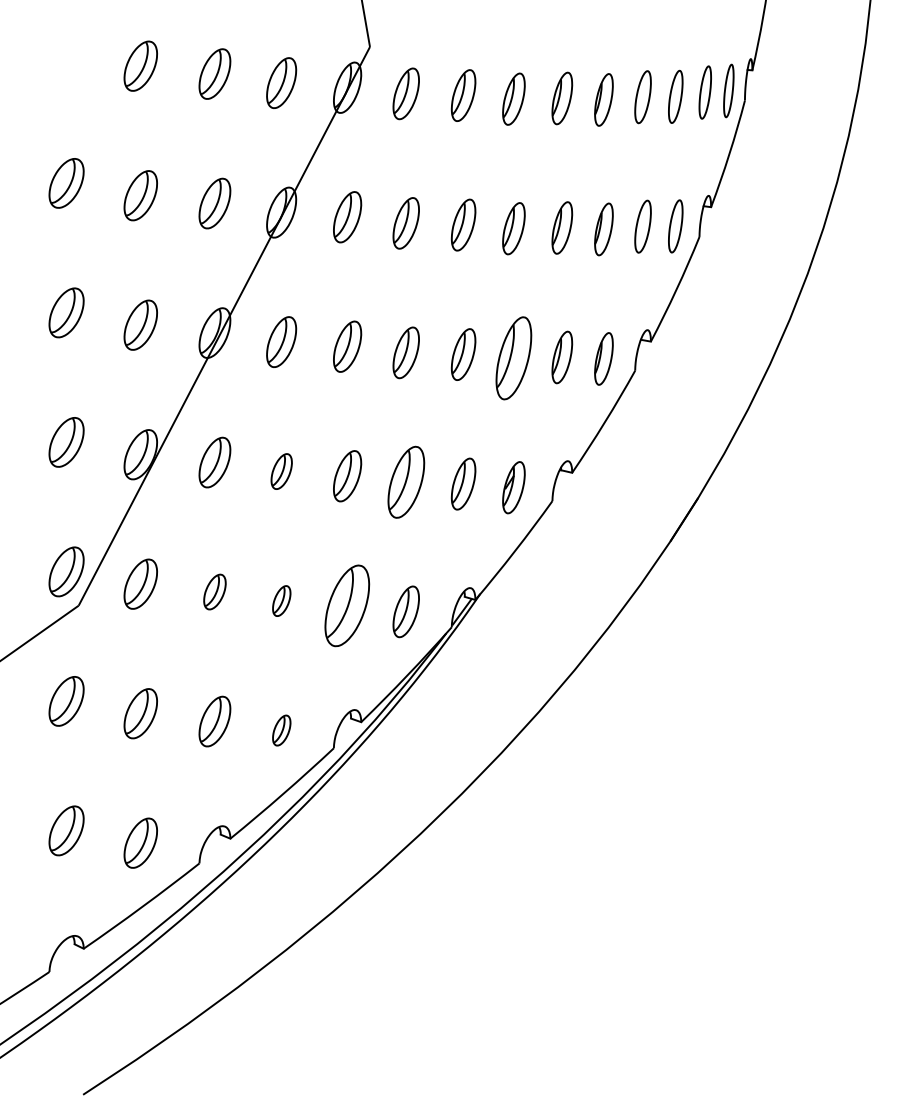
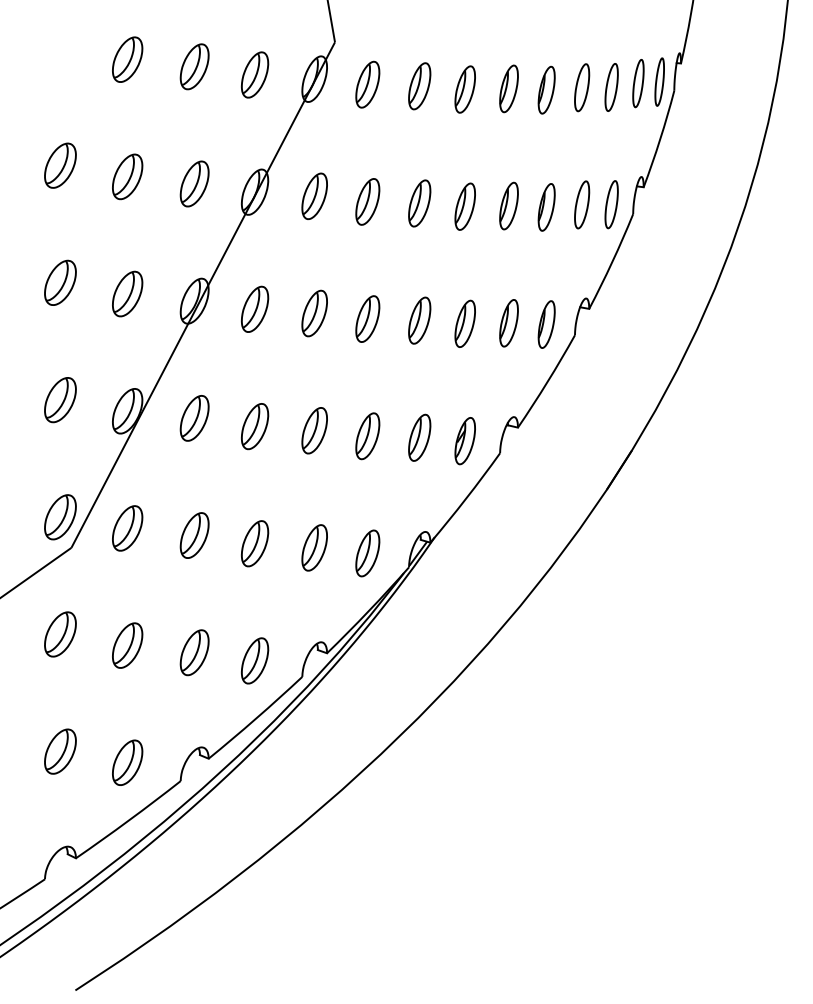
part: (513, 357) -> (464, 323), size x0.62
part: (281, 471) -> (254, 426), size x1.43
part: (405, 482) -> (367, 436), size x0.71
part: (214, 591) -> (194, 535), size x1.43
part: (281, 600) -> (254, 543), size x1.67
part: (347, 605) -> (314, 547), size x0.62
part: (281, 730) -> (254, 660), size x1.67

